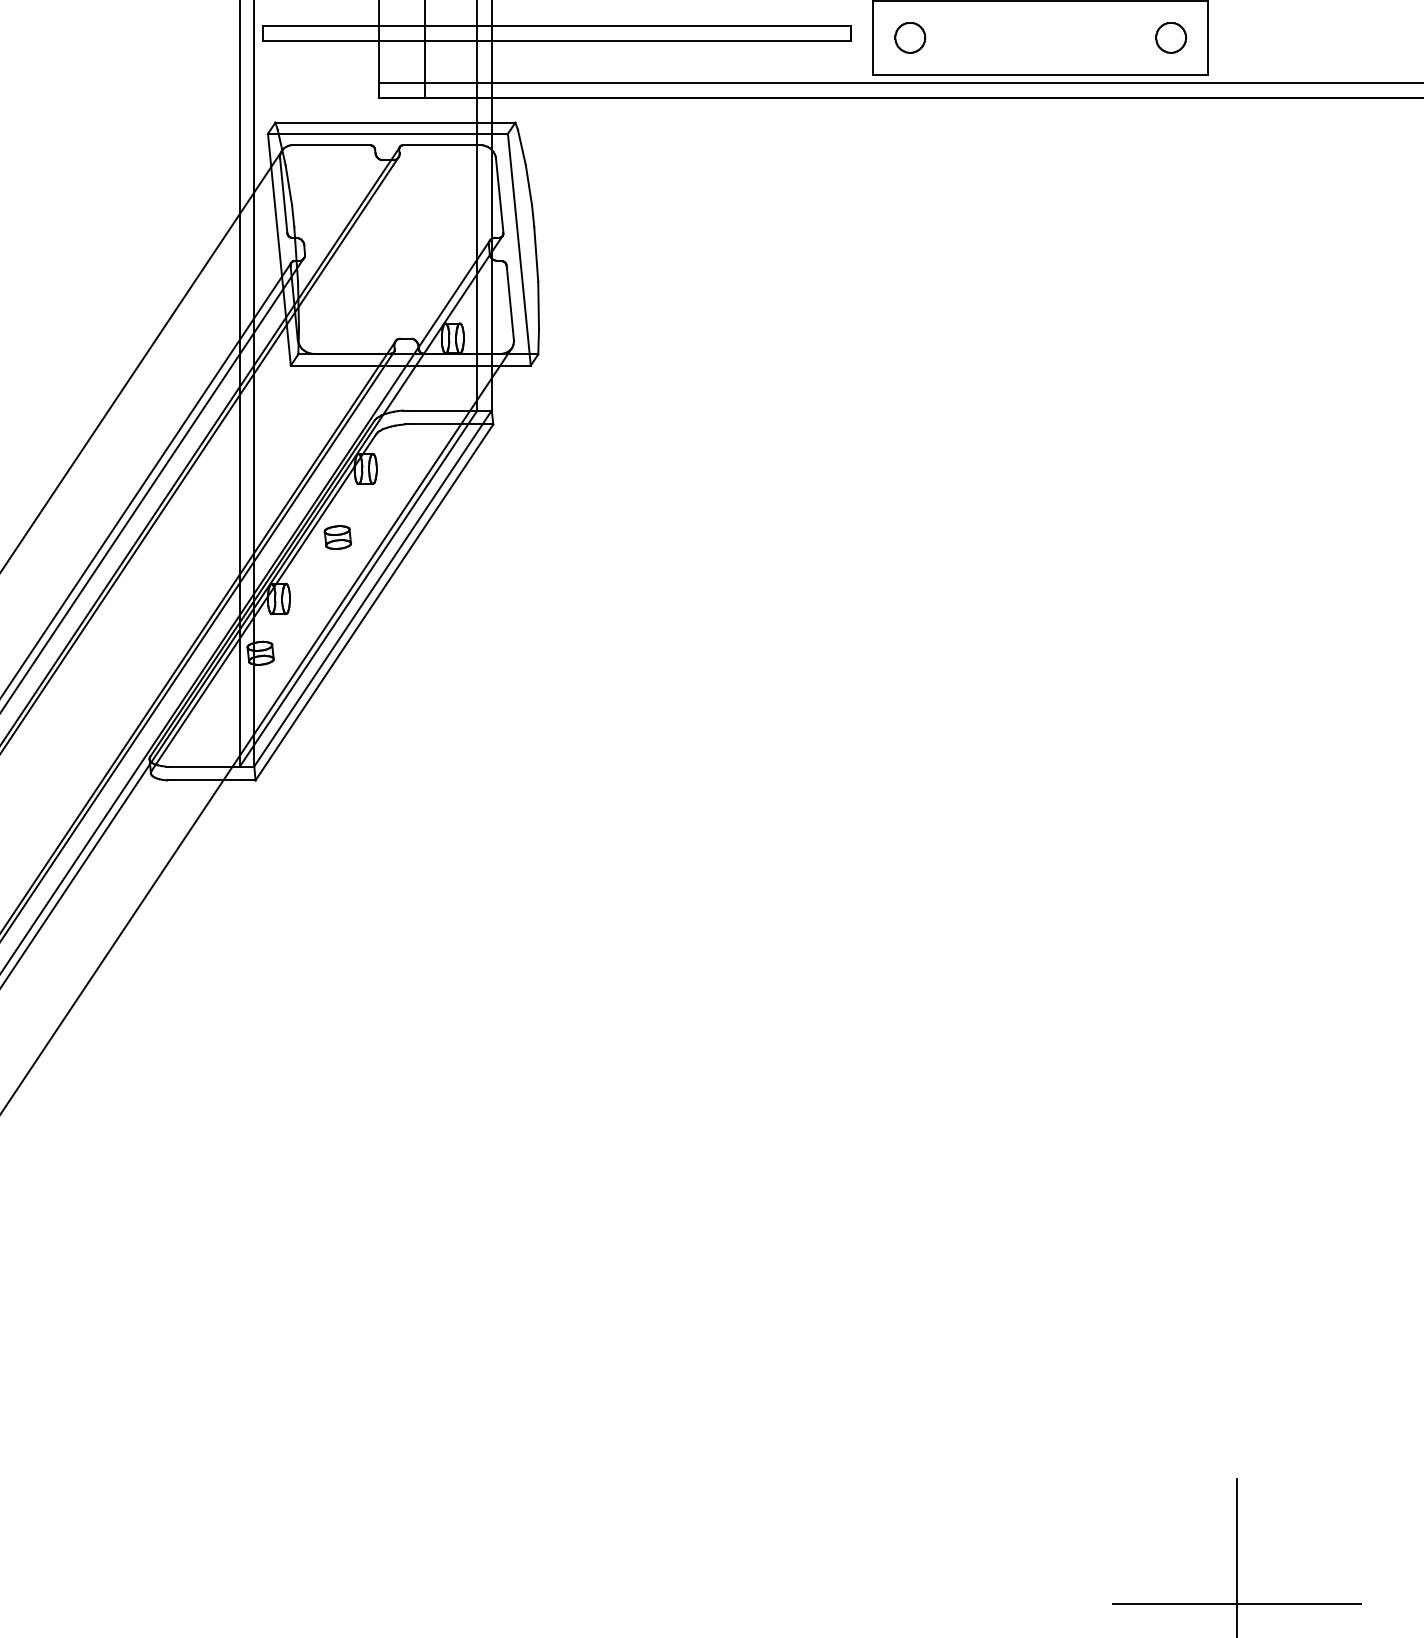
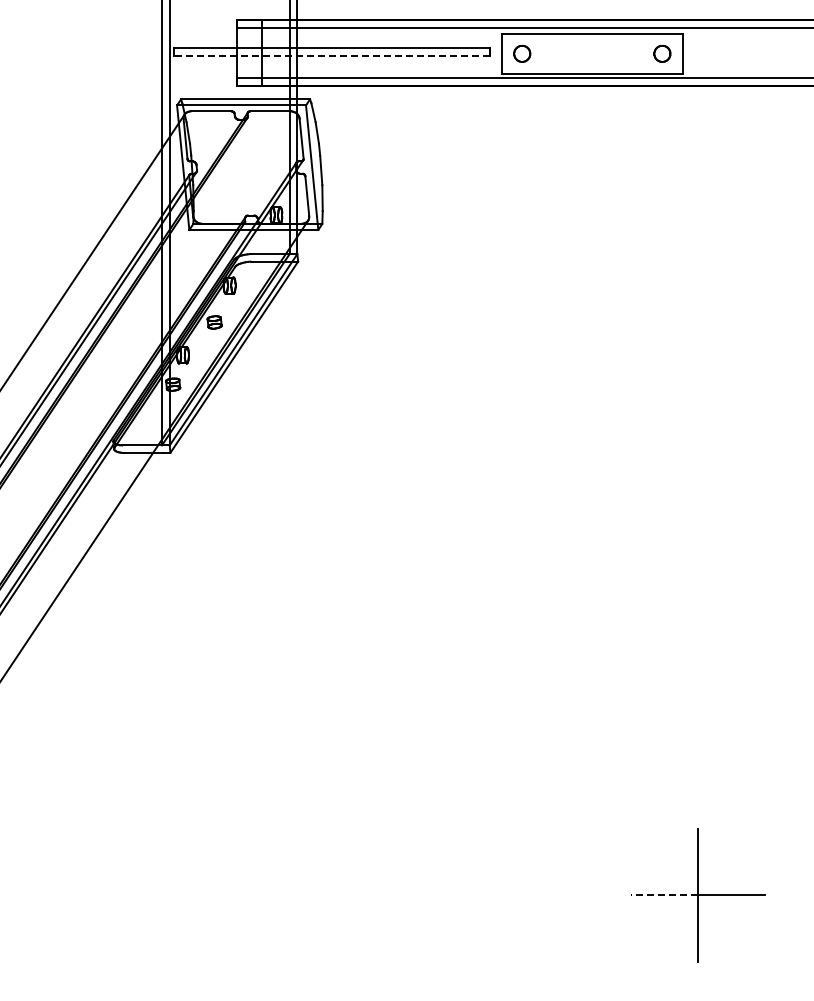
line: (557, 40) -> (332, 55), solid -> dashed
line: (1173, 1603) -> (663, 895), solid -> dashed

